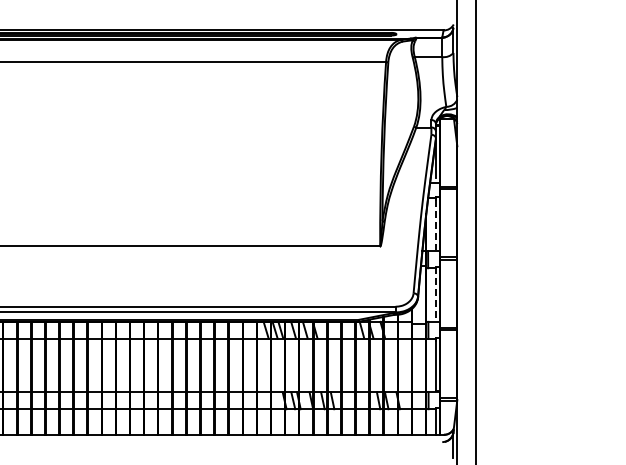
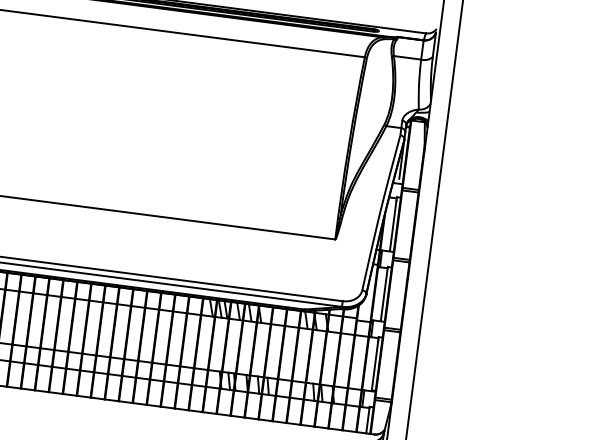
line: (435, 225) -> (392, 225), dashed -> solid
line: (435, 293) -> (384, 293), dashed -> solid

